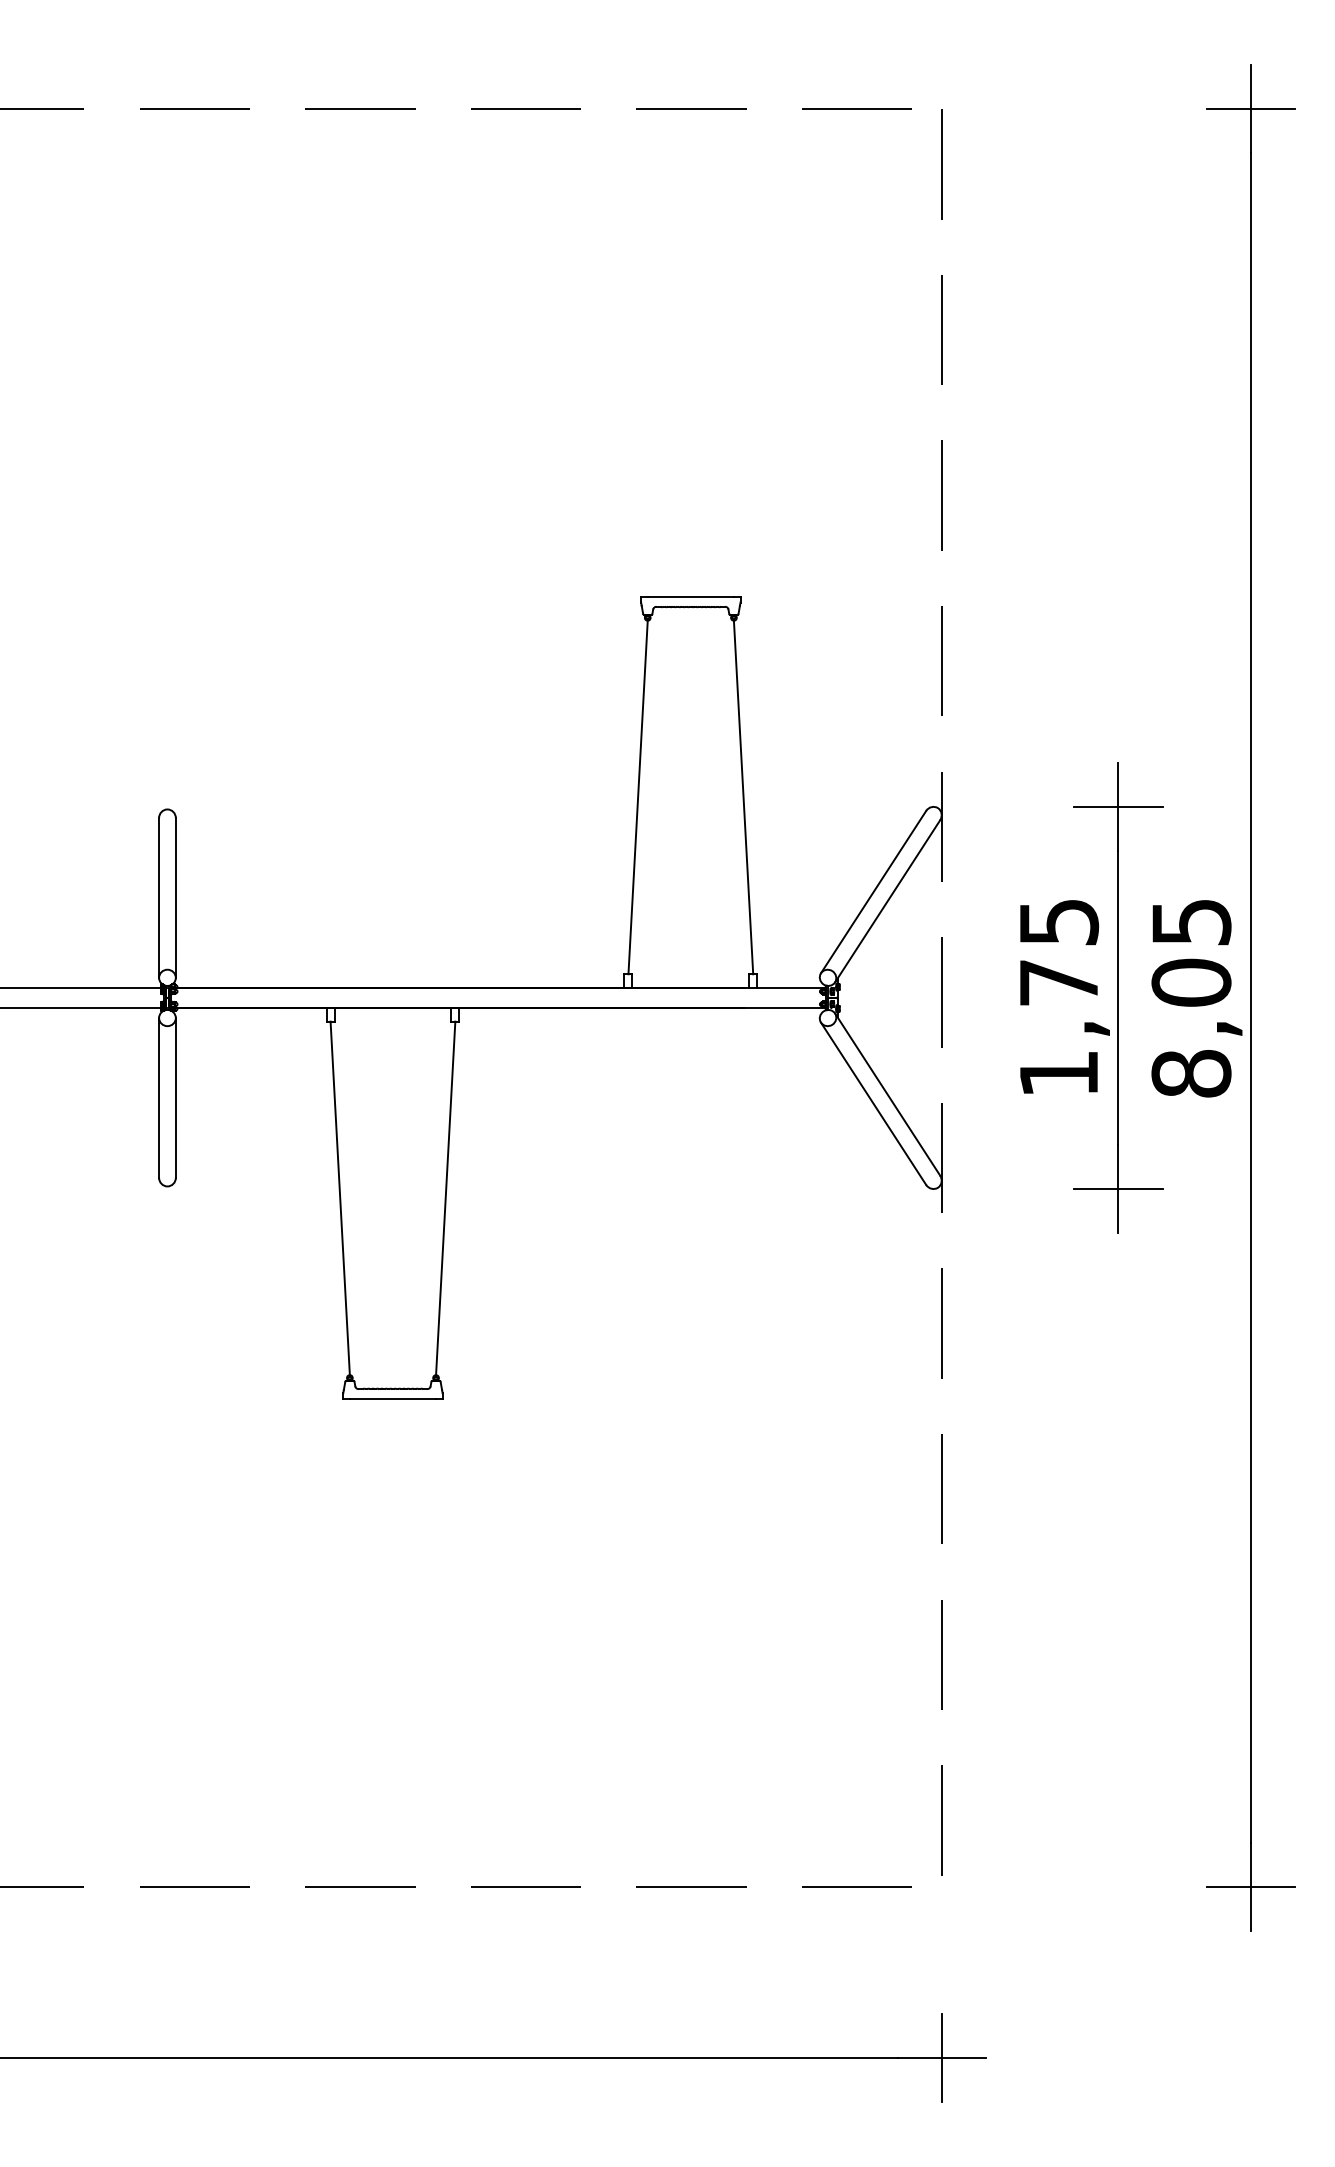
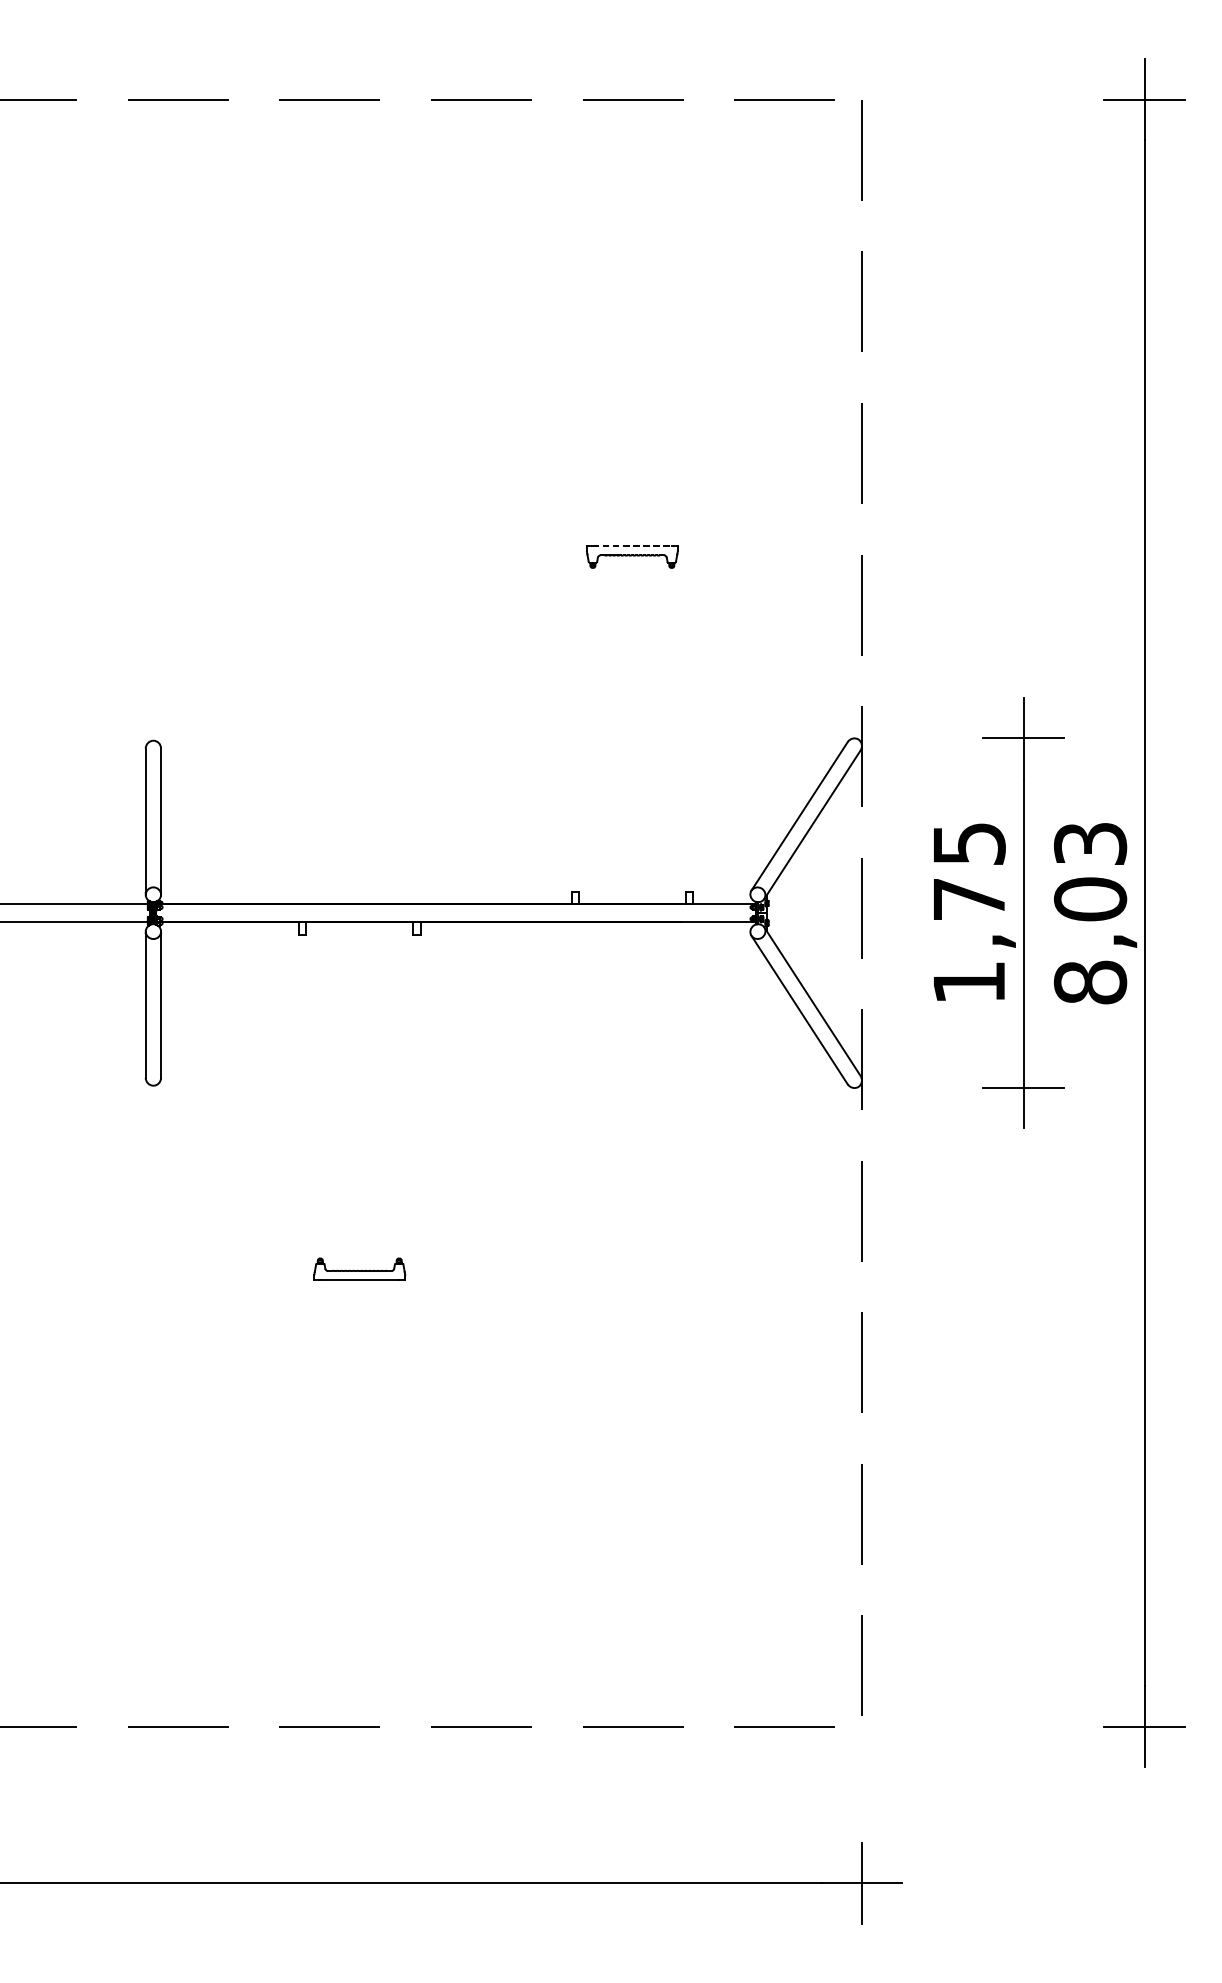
line: (691, 597) -> (632, 546), solid -> dashed
line: (637, 797) -> (583, 729), removed
line: (743, 797) -> (680, 729), removed
text: (1191, 922) -> (1090, 844), 8,05 -> 8,03
line: (339, 1198) -> (310, 1096), removed
line: (445, 1198) -> (407, 1096), removed

